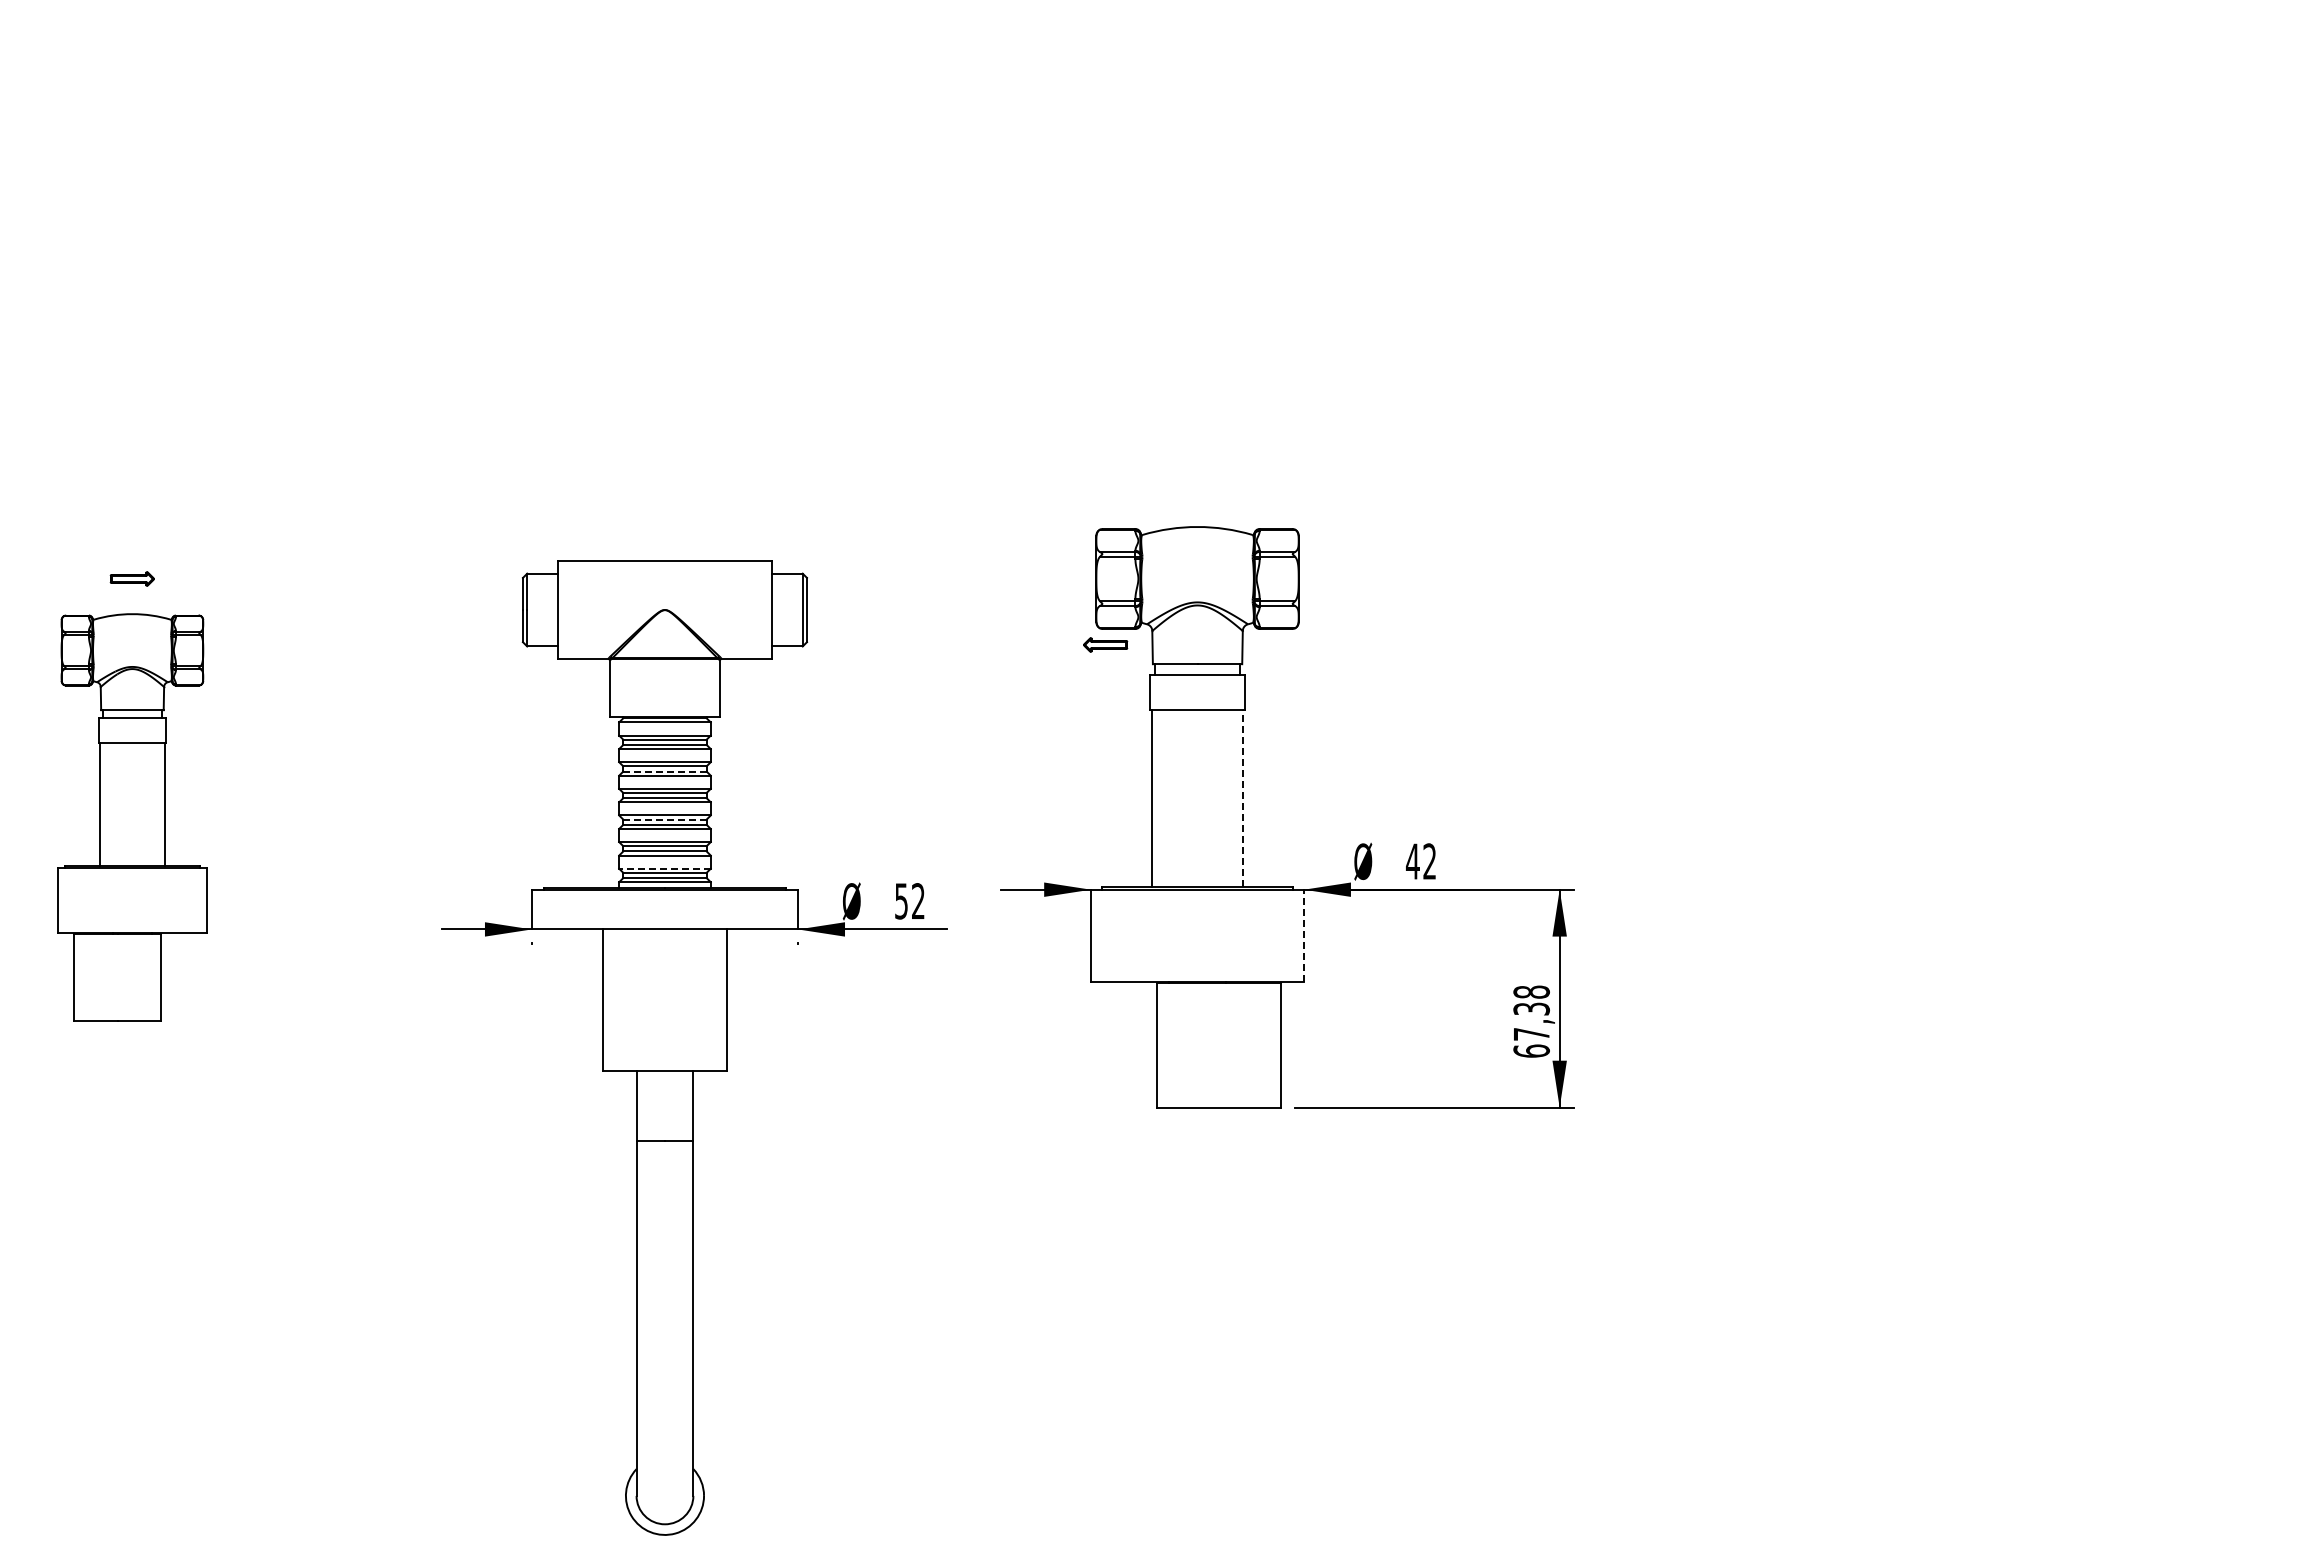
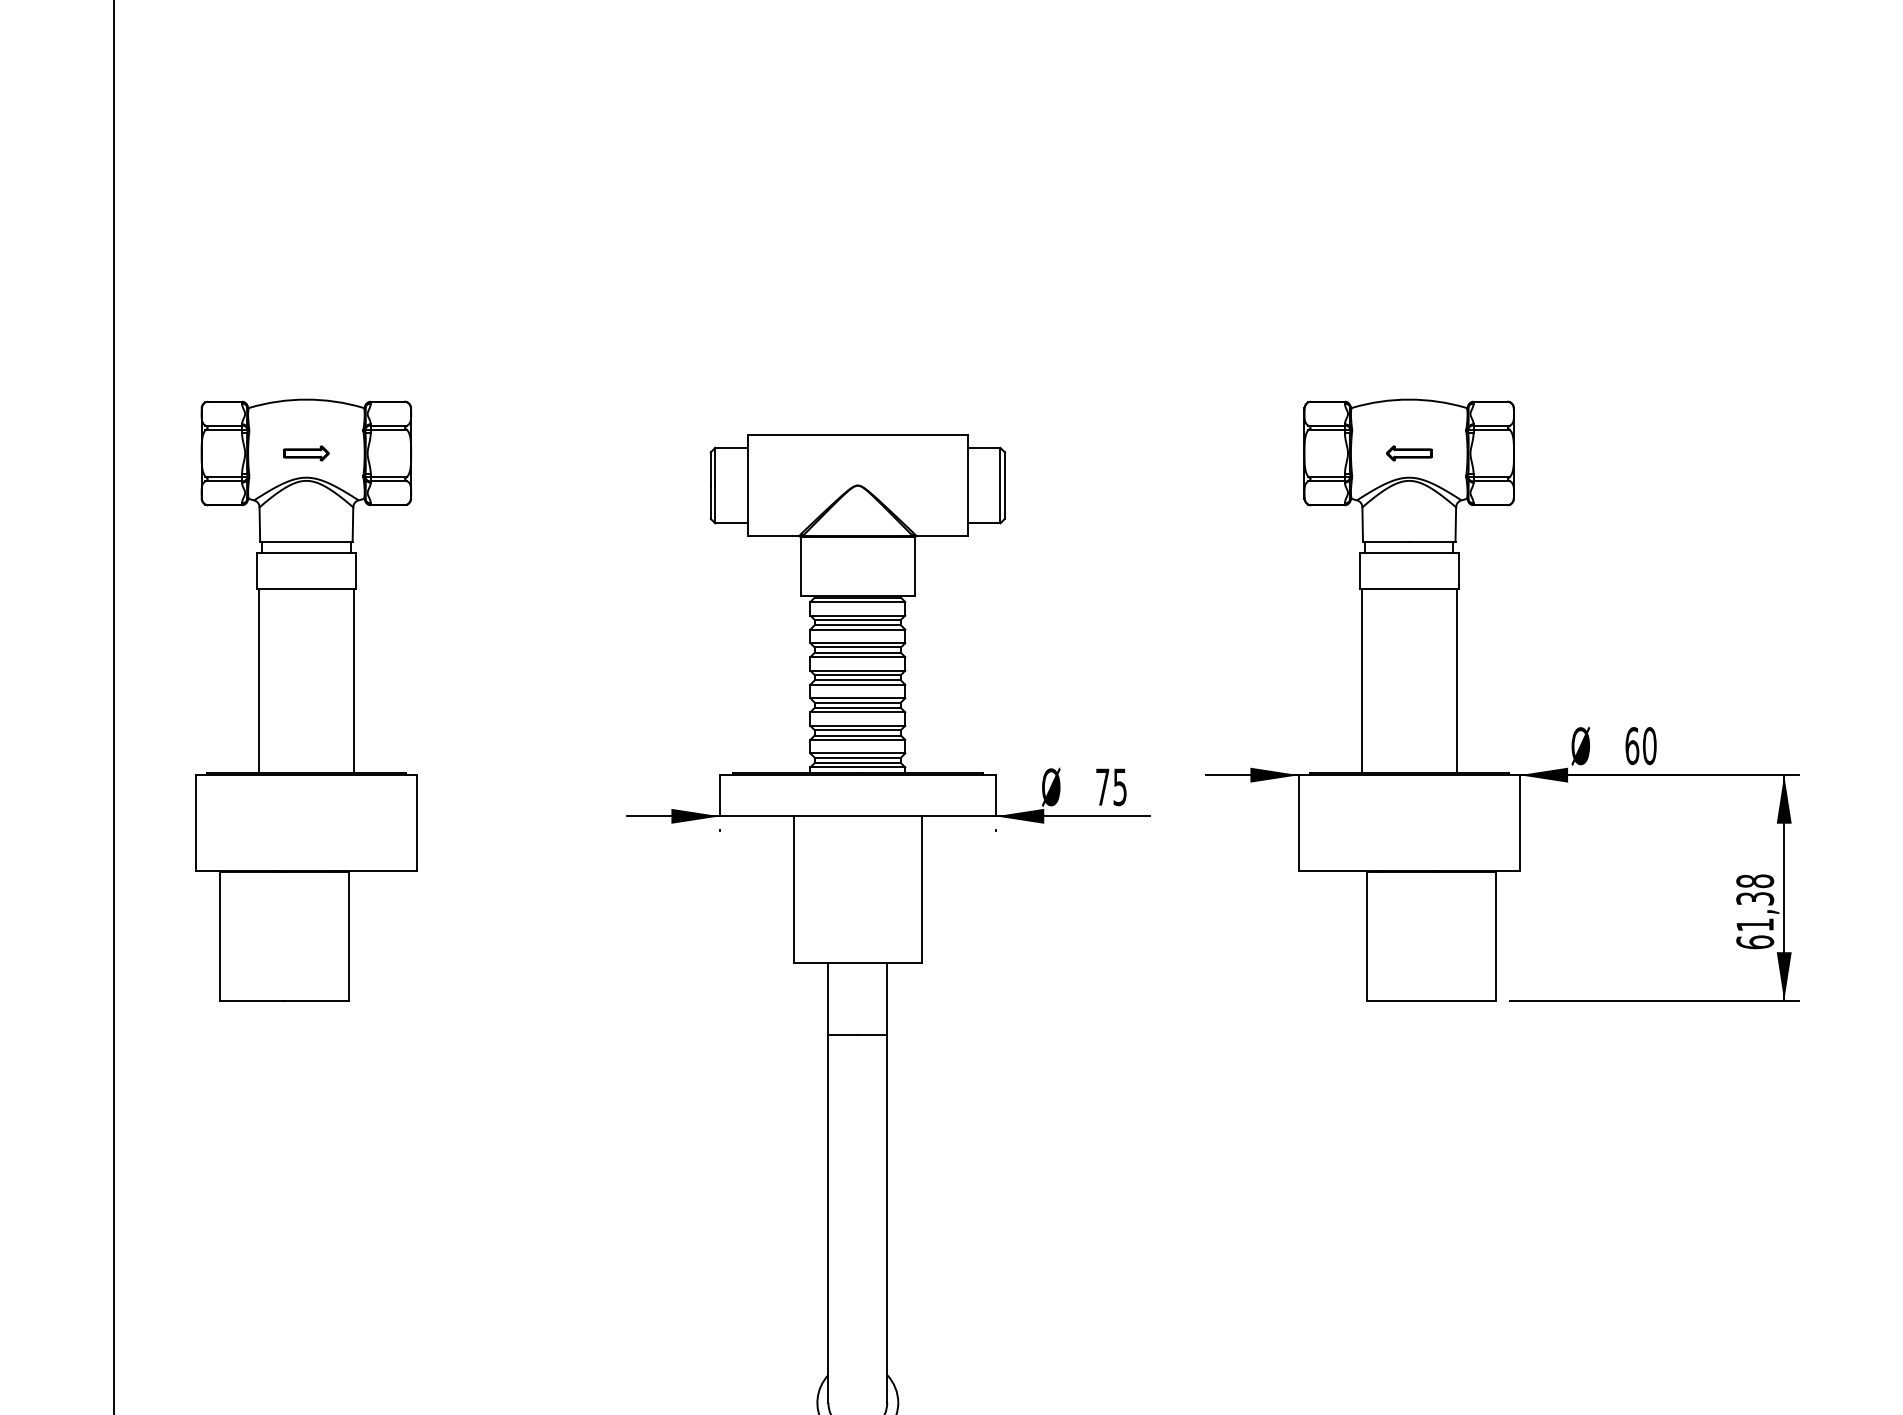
part: (1105, 644) -> (1409, 452), moved
line: (664, 771) -> (857, 652), dashed -> solid
line: (1243, 798) -> (1456, 680), dashed -> solid
part: (132, 817) -> (306, 700), size x1.43
line: (664, 819) -> (857, 702), dashed -> solid
text: (1421, 861) -> (1641, 745), 42 -> 60
line: (664, 868) -> (857, 753), dashed -> solid
text: (909, 901) -> (1111, 787), 52 -> 75
line: (1304, 935) -> (1519, 822), dashed -> solid
text: (1531, 1034) -> (1755, 925), 67,38 -> 61,38

